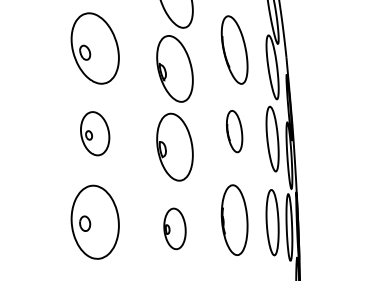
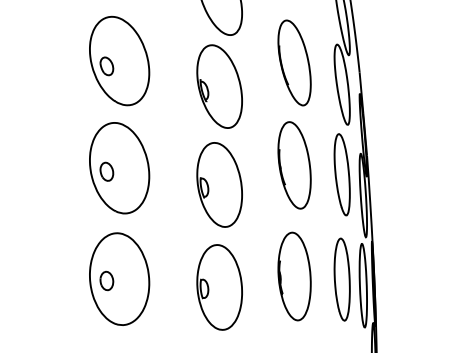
part: (234, 131) -> (294, 165), size x1.67
part: (94, 133) -> (118, 167), size x1.67
part: (174, 228) -> (219, 286), size x1.67

